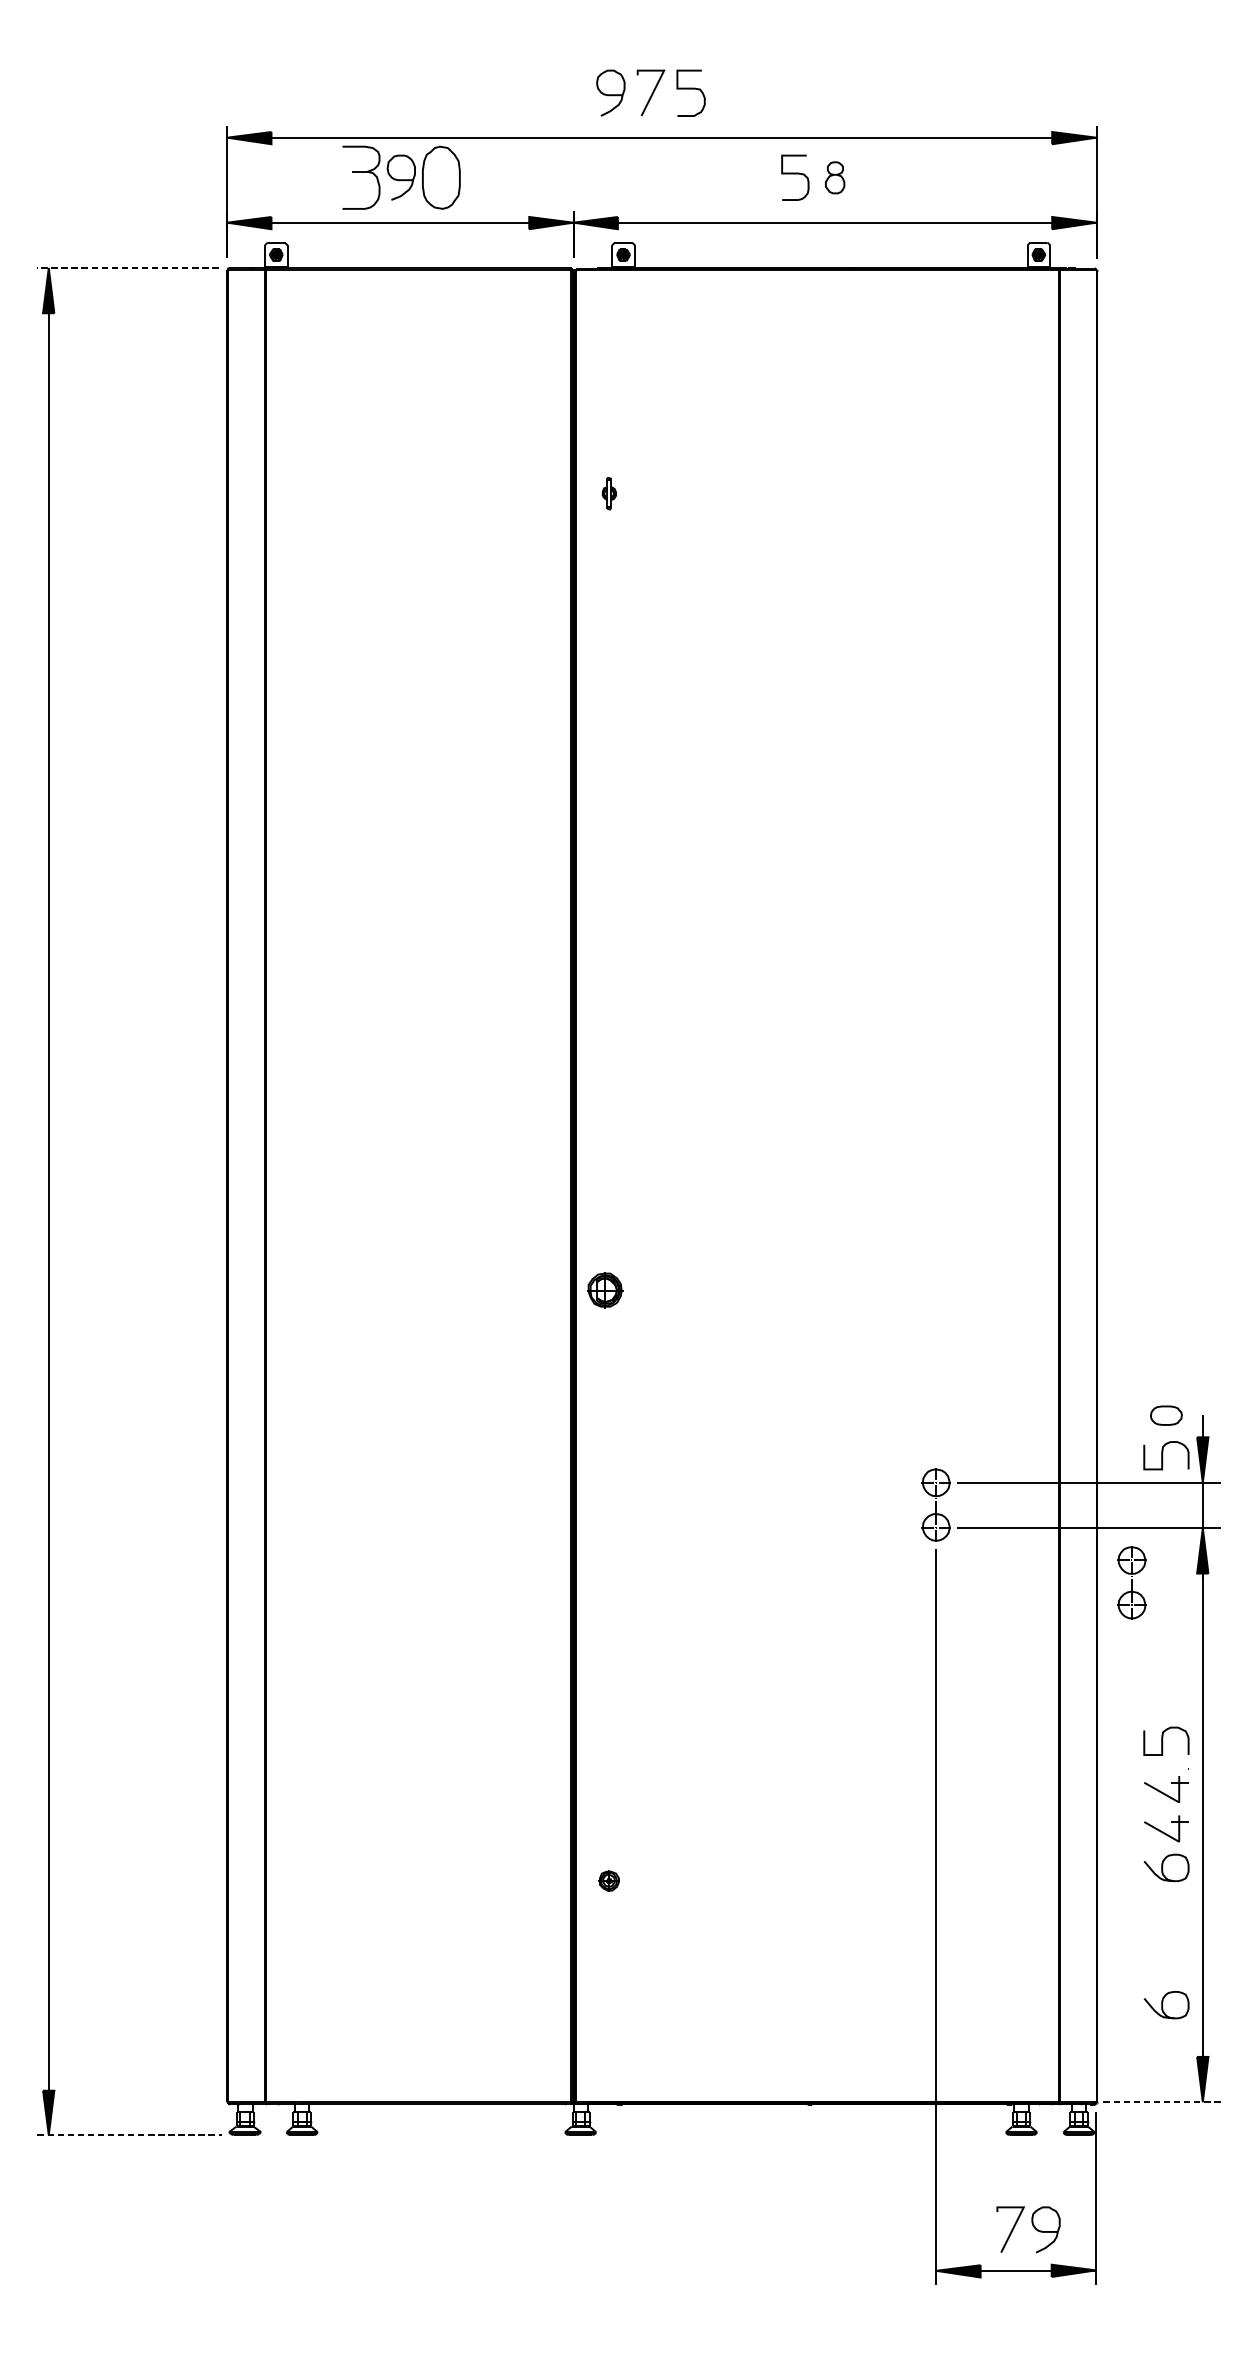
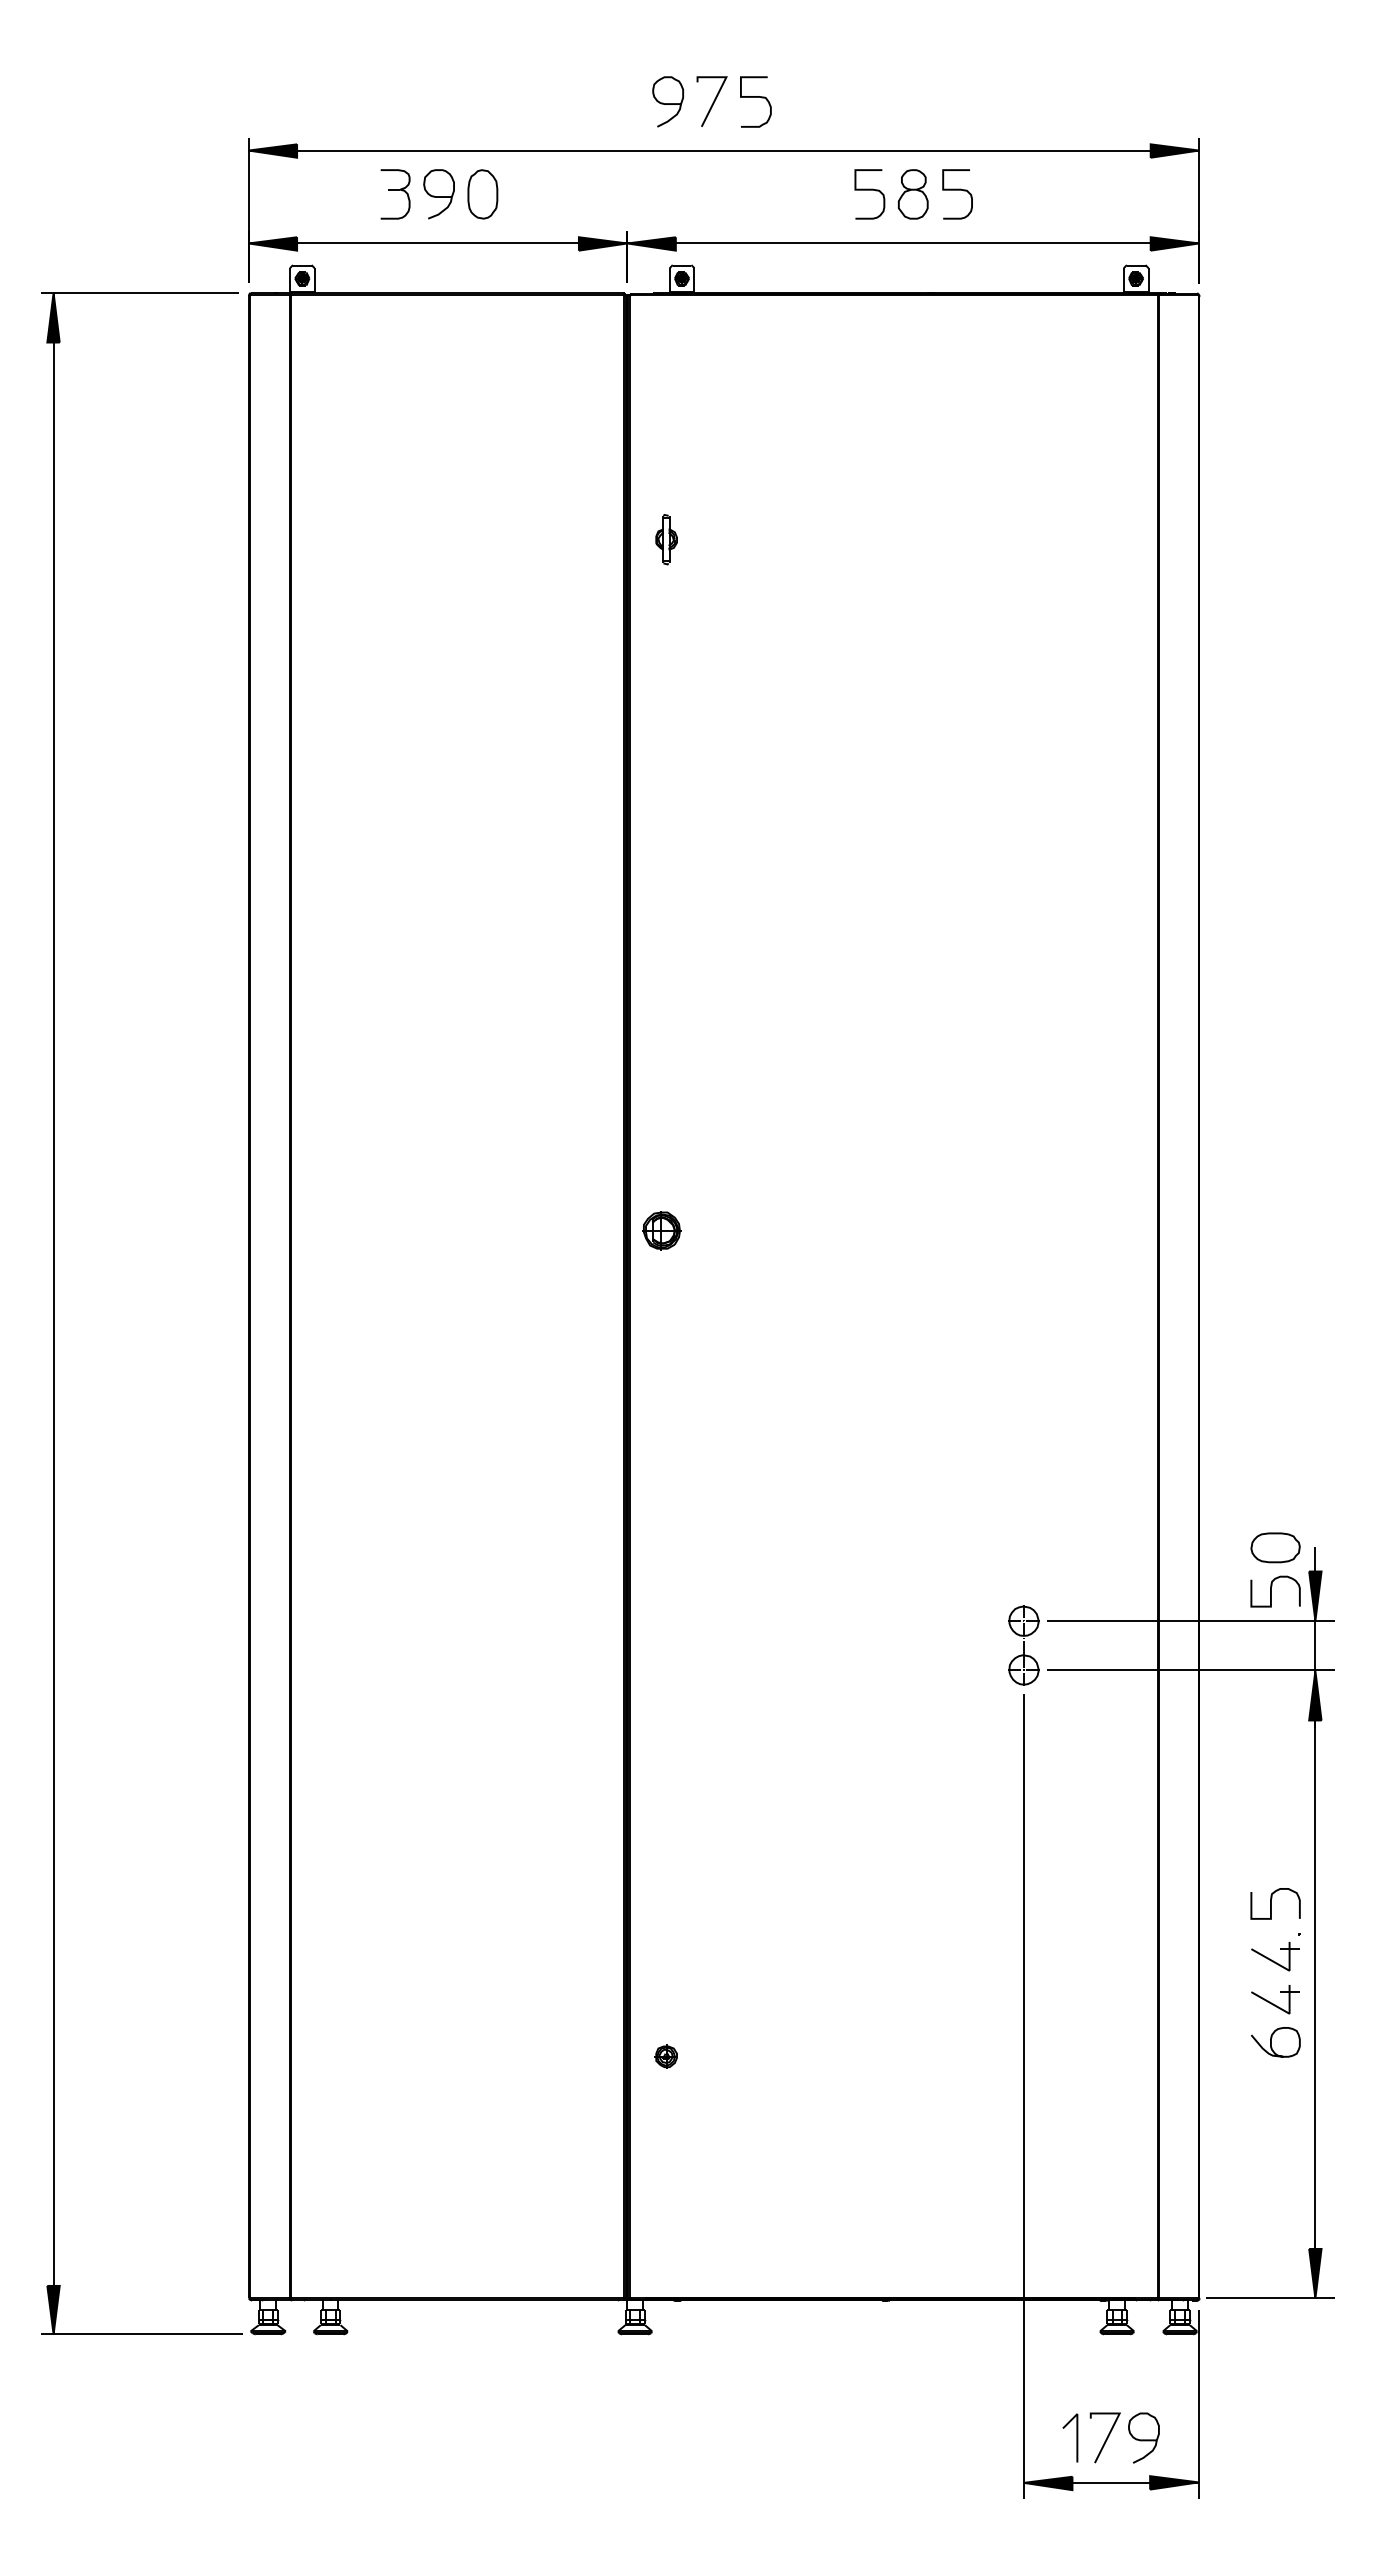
curve: (875, 174) -> (957, 190), added
part: (361, 177) -> (395, 194), size x0.71
part: (441, 177) -> (482, 194), size x0.71
part: (835, 177) -> (913, 194), size x1.43
line: (127, 268) -> (139, 293), dashed -> solid
part: (609, 493) -> (666, 539), size x1.43
part: (604, 1290) -> (661, 1230), moved
part: (1166, 1415) -> (1275, 1547), size x1.43
part: (1131, 1582) -> (1237, 1730), removed
curve: (1162, 2005) -> (1271, 2192), removed
line: (1161, 2102) -> (1270, 2298), dashed -> solid
line: (130, 2135) -> (142, 2334), dashed -> solid
line: (984, 2229) -> (1076, 2437), added

